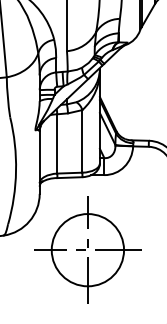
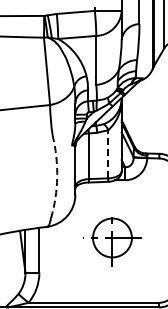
line: (82, 140) -> (108, 153), solid -> dashed
arc: (16, 171) -> (57, 177), solid -> dashed
part: (87, 249) -> (112, 237), size x0.7

